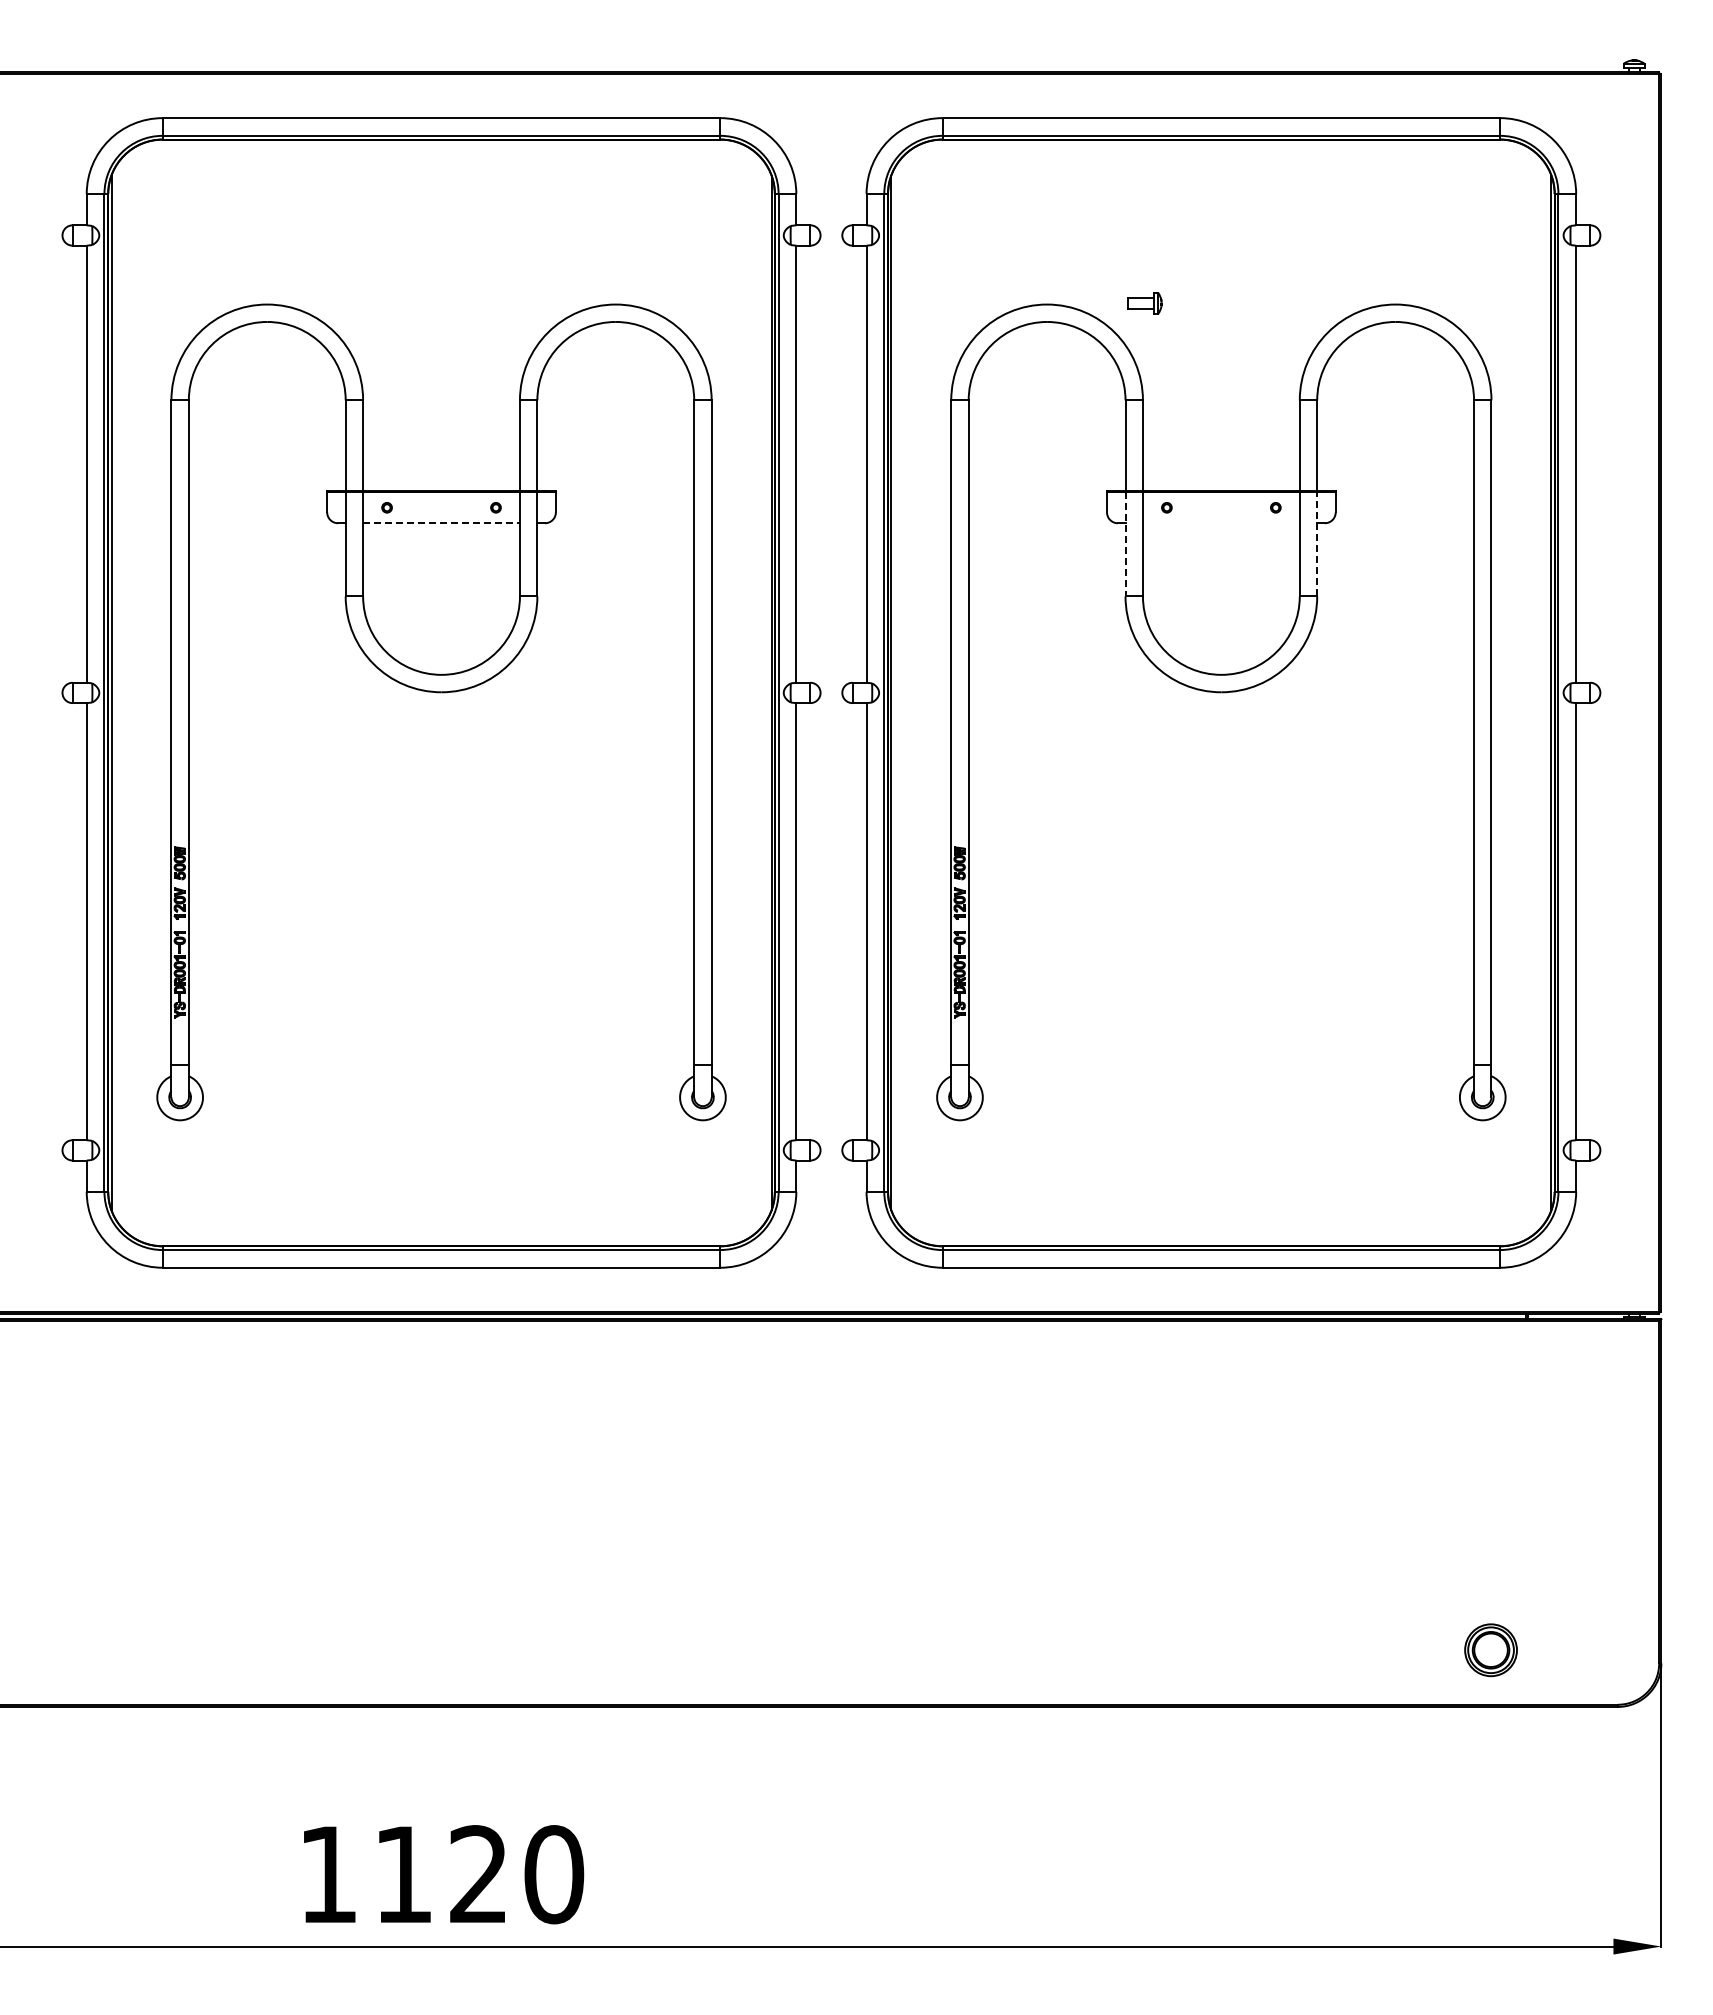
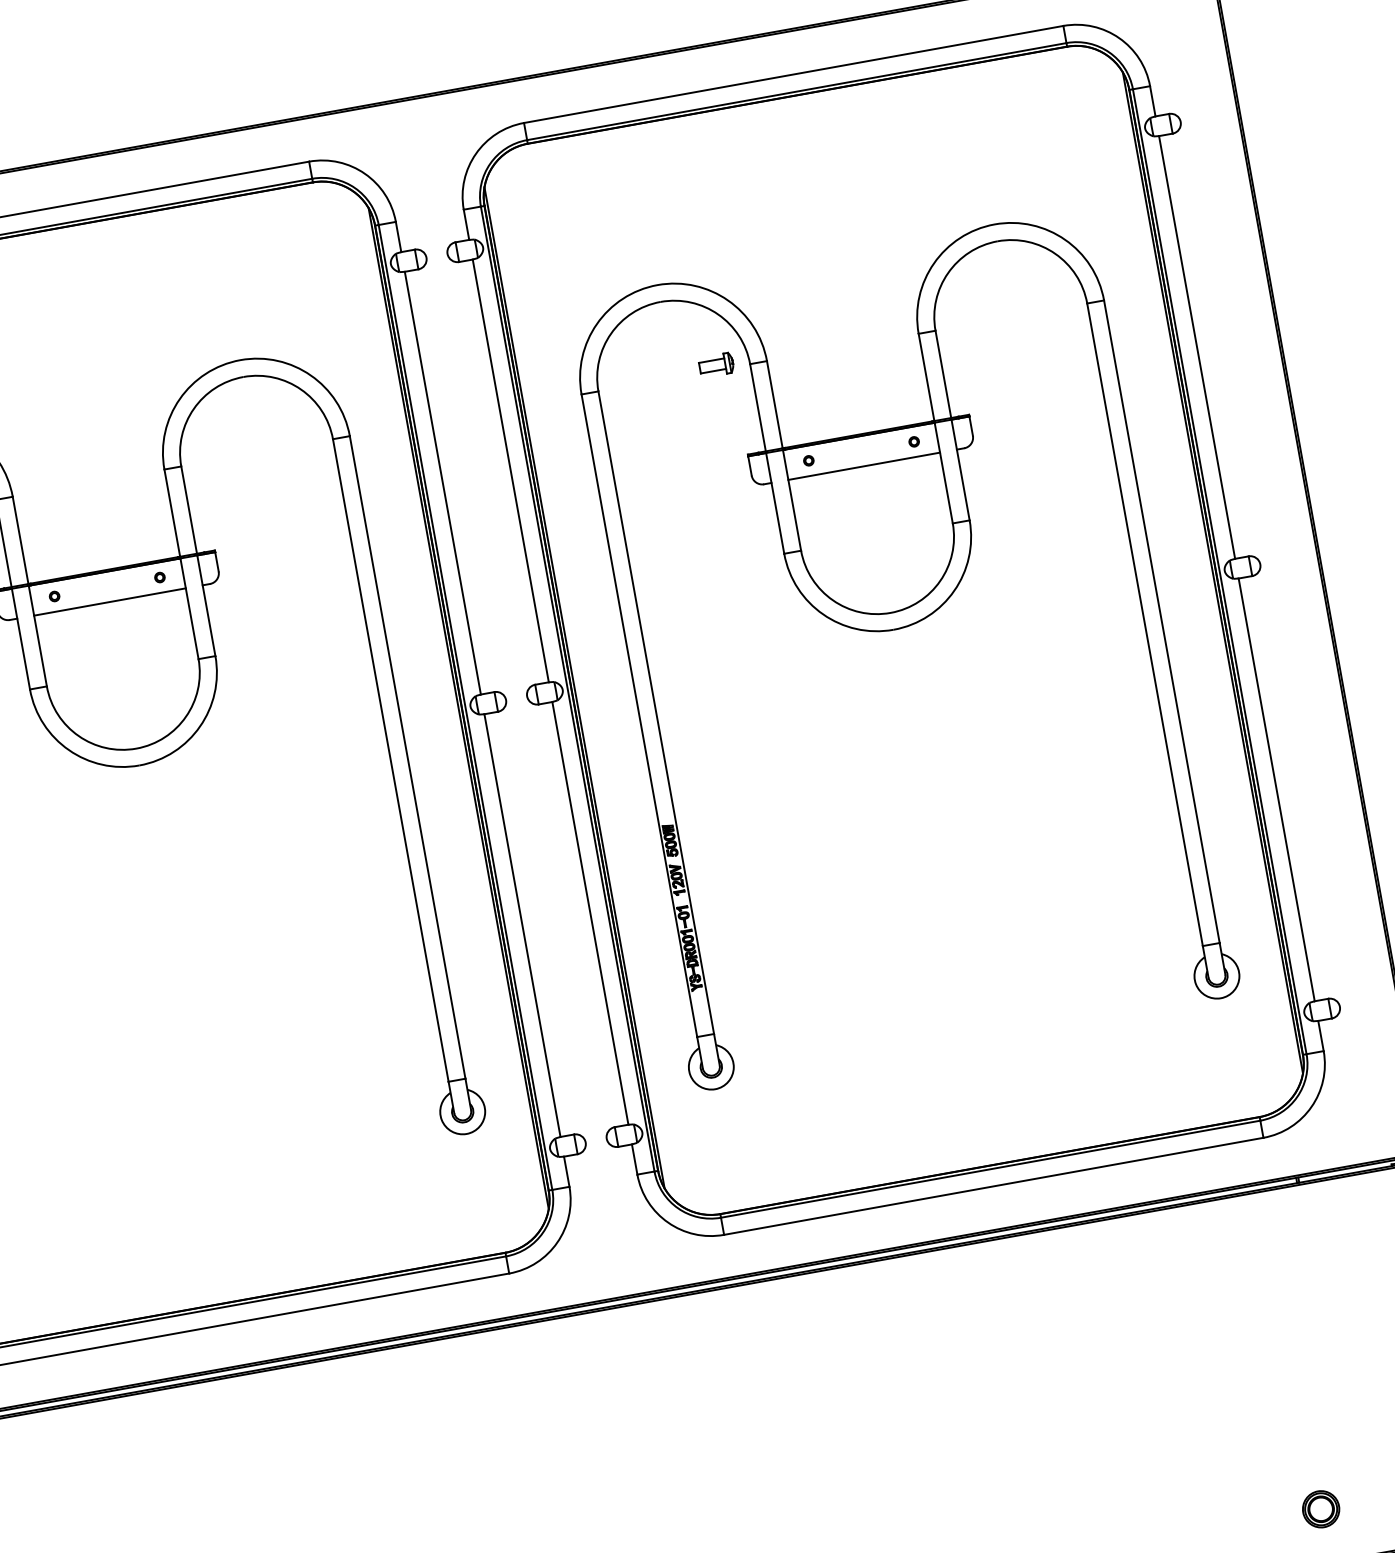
part: (1144, 303) -> (716, 365), moved
line: (442, 523) -> (110, 602), dashed -> solid
line: (1220, 523) -> (863, 466), added
line: (1317, 543) -> (960, 469), dashed -> solid
line: (1125, 544) -> (775, 503), dashed -> solid
part: (1490, 1649) -> (1320, 1508), size x0.71

